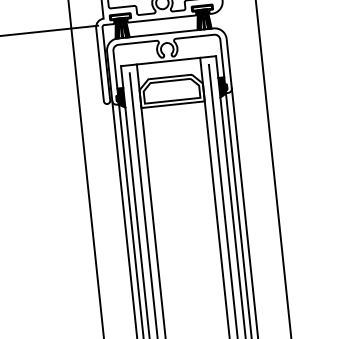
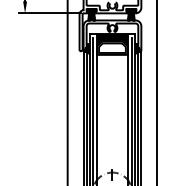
fill: (169, 72) -> (112, 39), added

